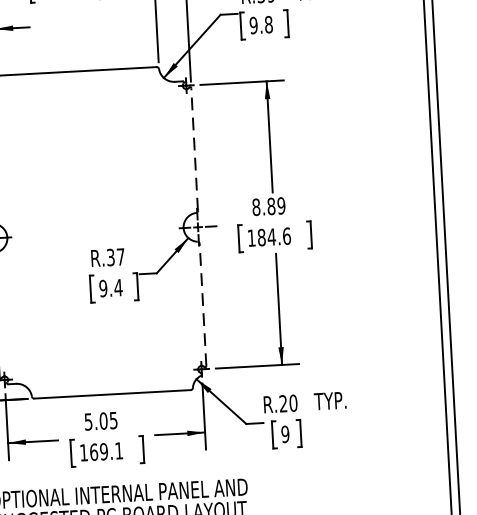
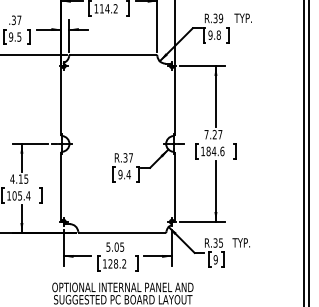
line: (194, 149) -> (174, 101), dashed -> solid
text: (268, 206) -> (213, 134), 8.89 -> 7.27
line: (203, 304) -> (174, 186), dashed -> solid
text: (288, 402) -> (218, 242), R.20 -> R.35
text: (106, 450) -> (117, 263), 169.1 -> 128.2

